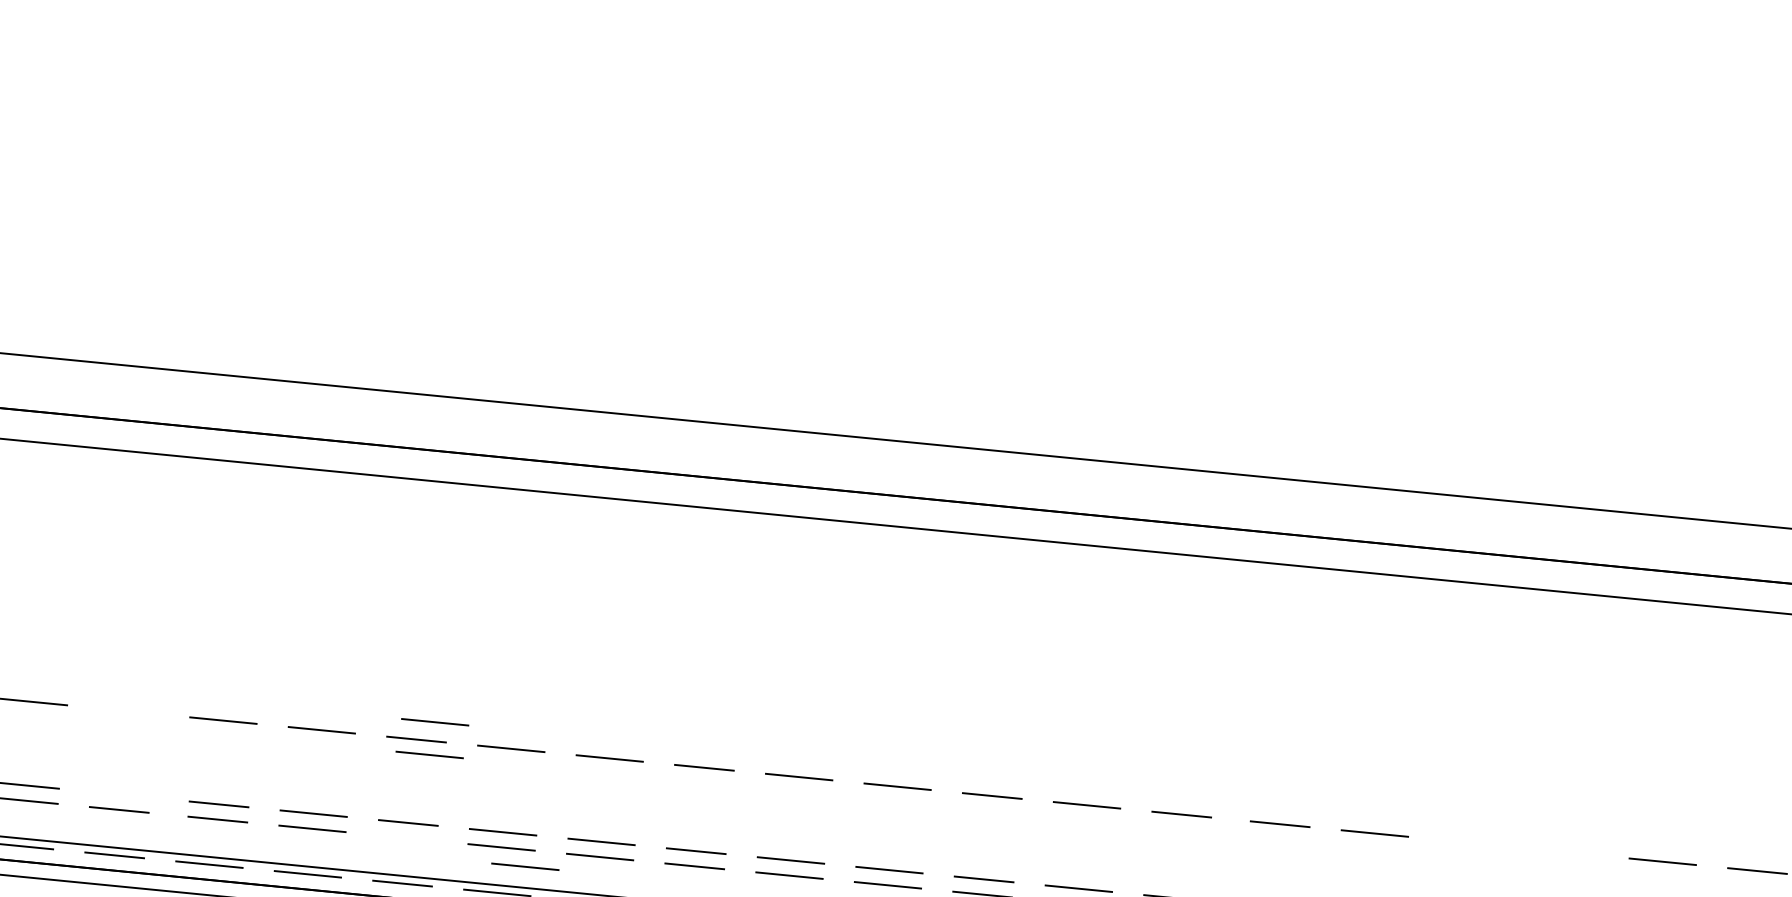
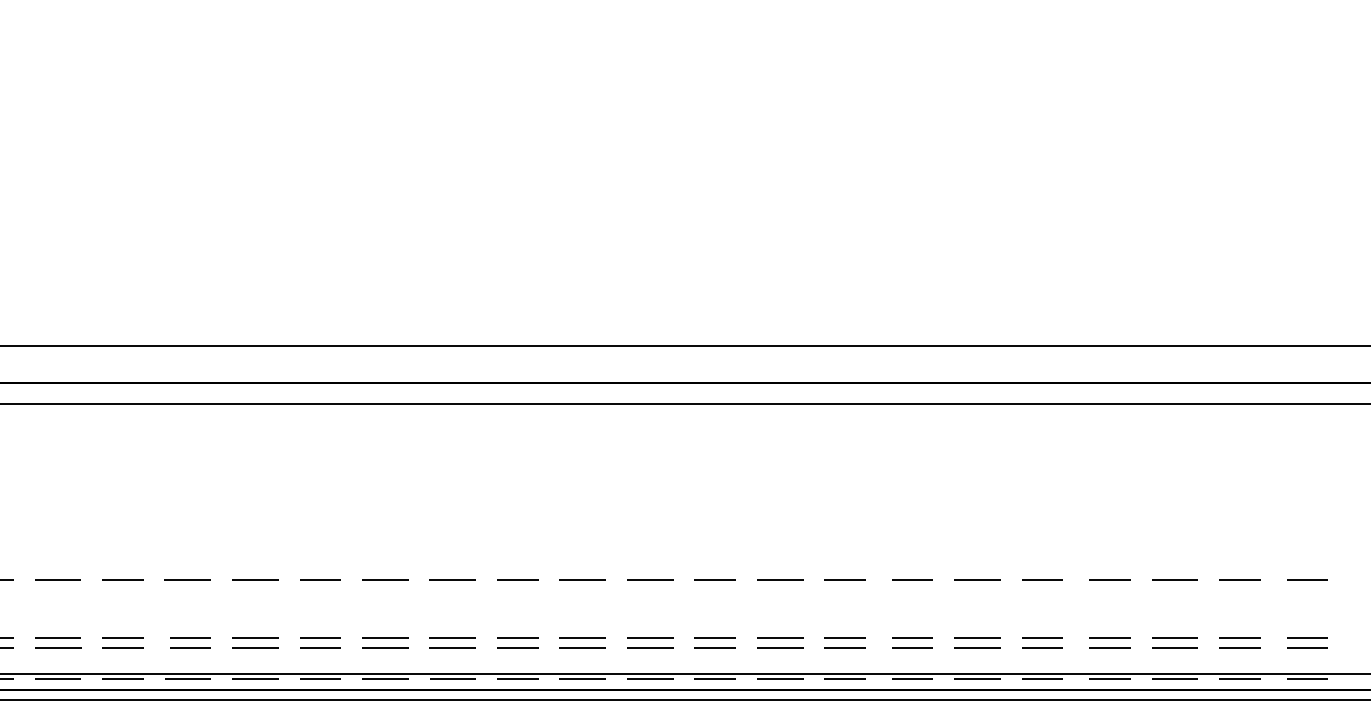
line: (128, 710) -> (122, 579), added
line: (434, 720) -> (331, 566), removed
line: (430, 754) -> (330, 589), removed
line: (119, 794) -> (122, 637), added
line: (407, 837) -> (320, 647), added
line: (1469, 841) -> (1042, 579), added
line: (1567, 851) -> (1109, 579), added
line: (525, 866) -> (402, 659), removed

